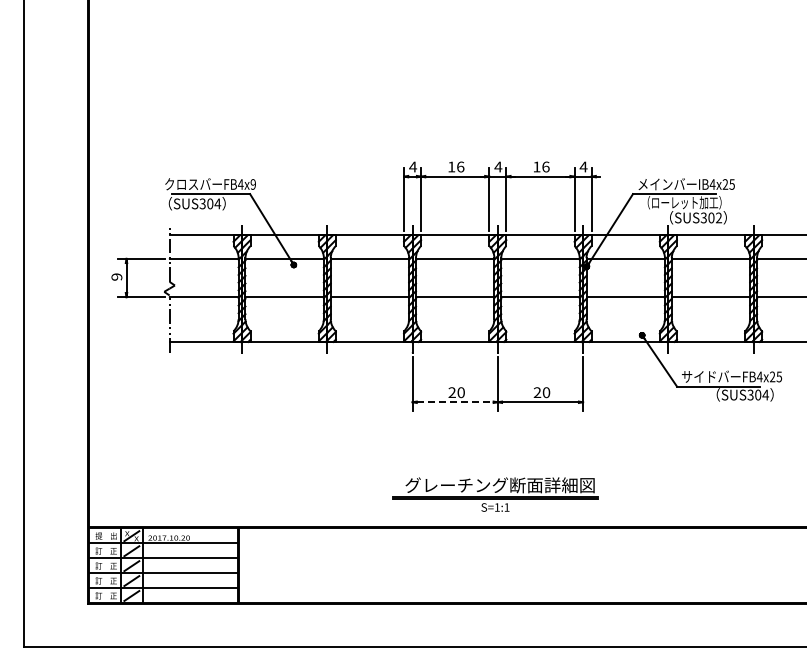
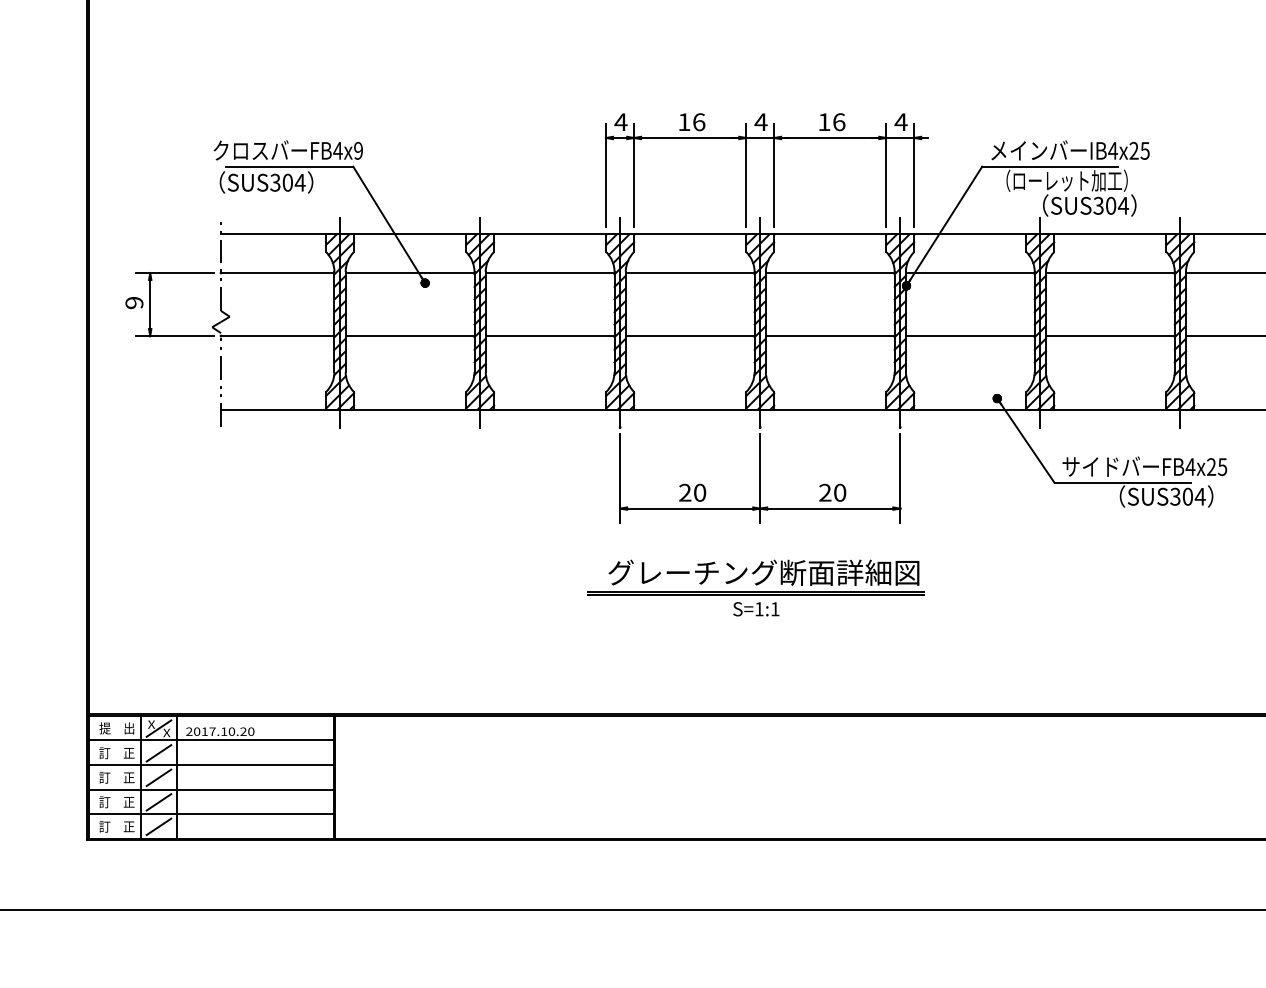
text: (718, 217) -> (1122, 205), SUS302 -> SUS304
line: (455, 402) -> (690, 508), dashed -> solid
part: (495, 494) -> (756, 587), moved

